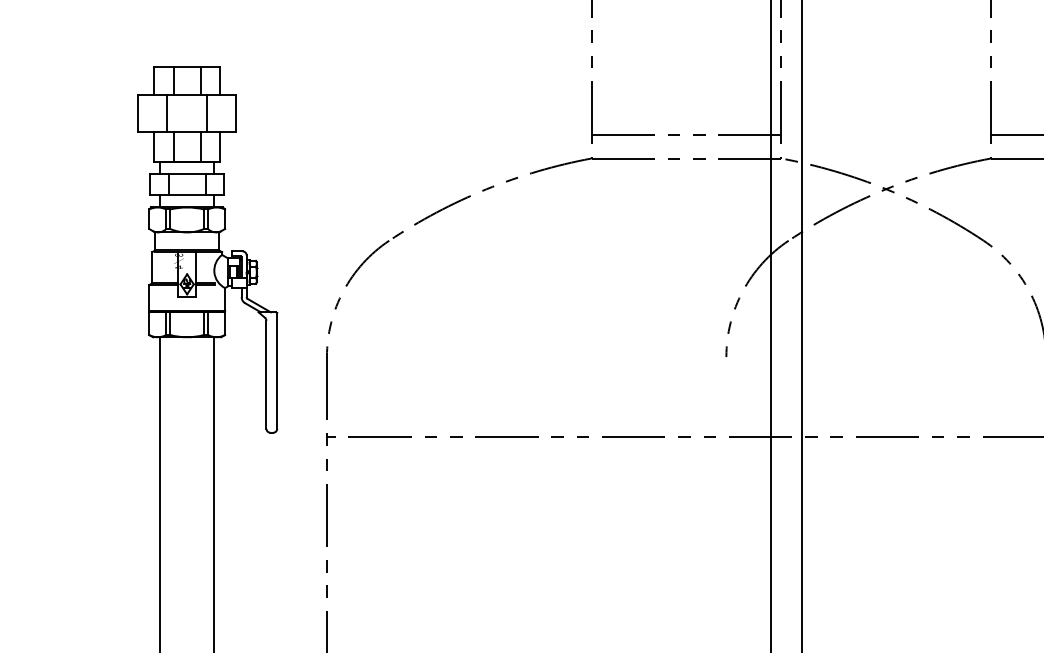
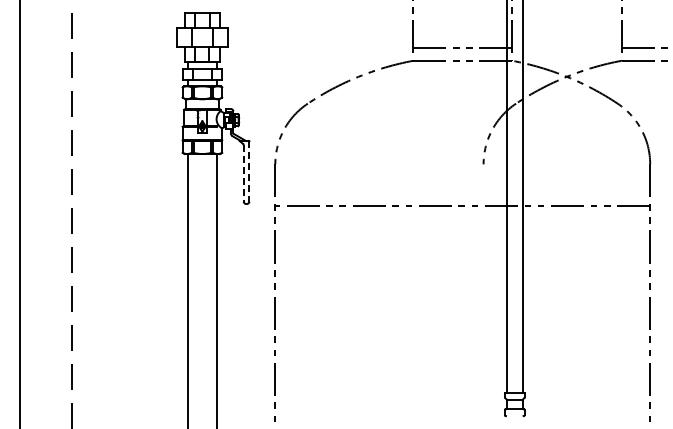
line: (277, 372) -> (249, 172), solid -> dashed
line: (265, 376) -> (243, 174), solid -> dashed

